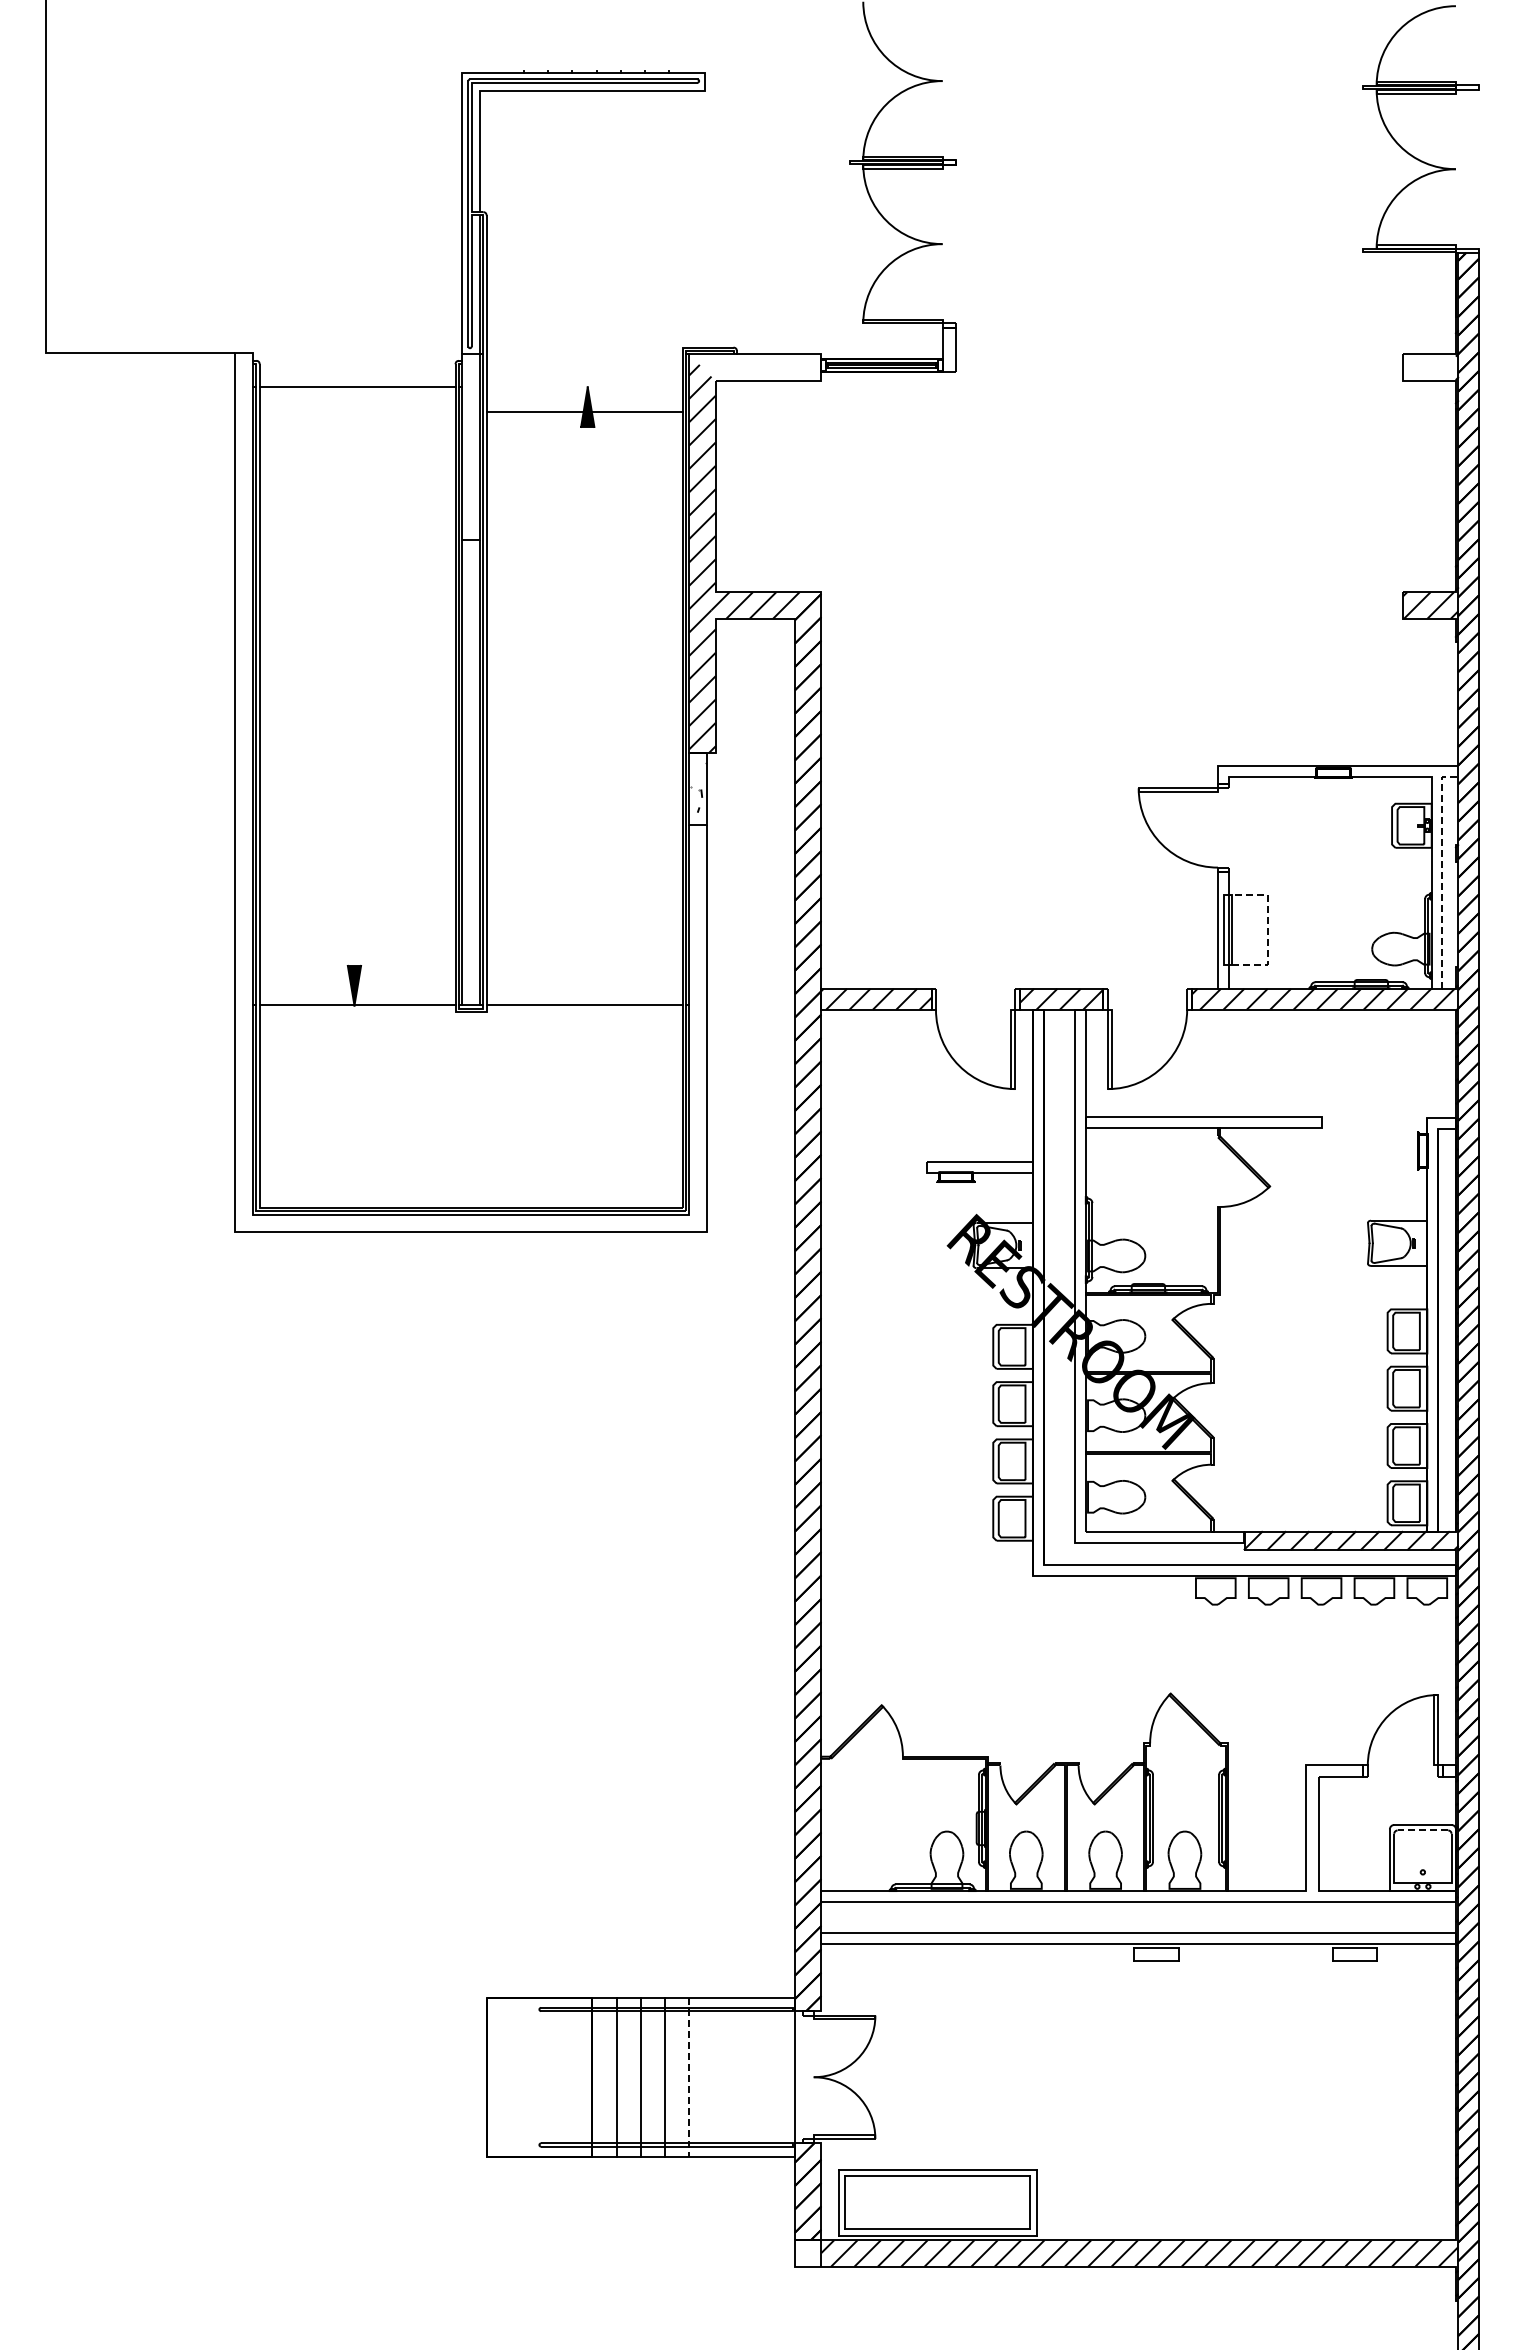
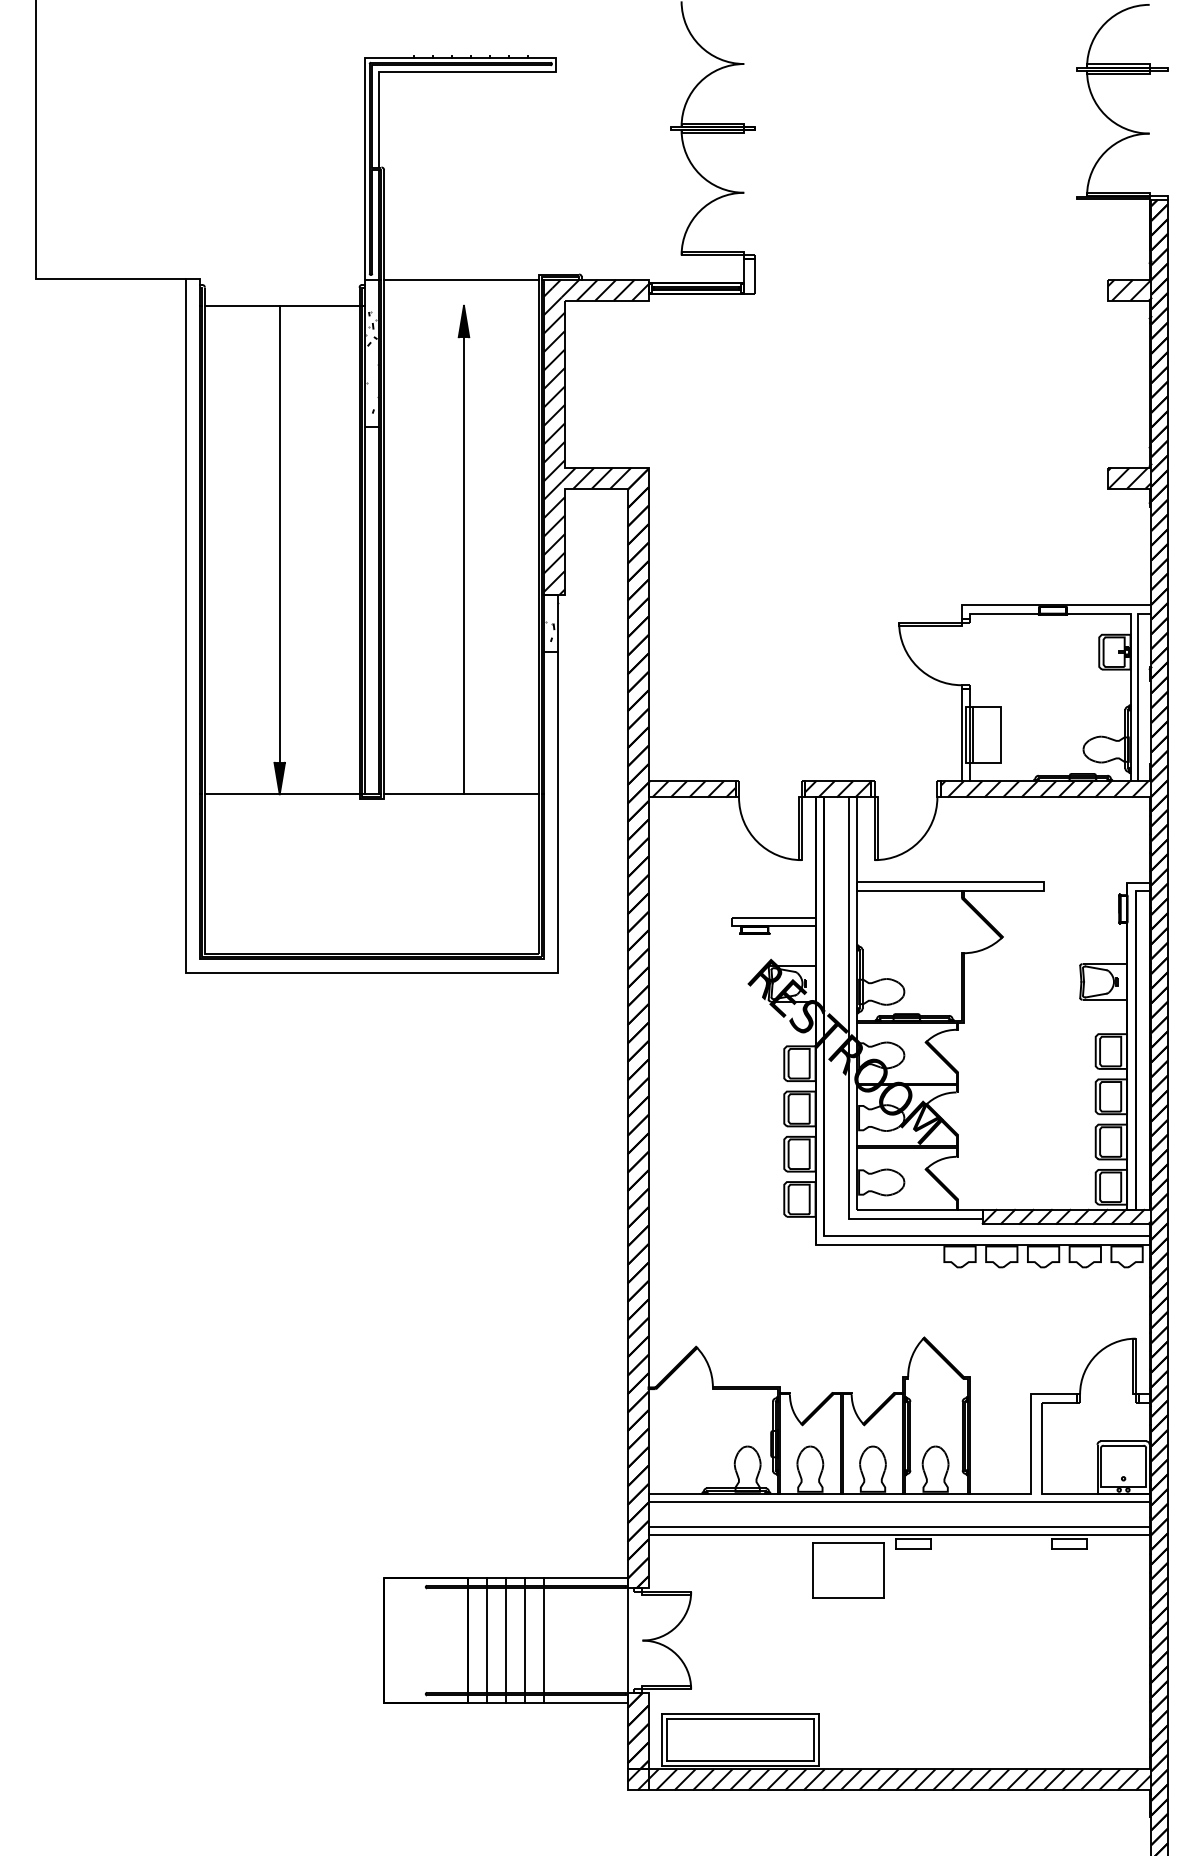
hatch: (760, 367) -> (600, 290), added
hatch: (1429, 367) -> (1128, 290), added
line: (584, 412) -> (461, 279), moved
hatch: (471, 459) -> (372, 362), added
line: (354, 676) -> (279, 534), added
line: (587, 716) -> (463, 565), added
line: (1441, 874) -> (1138, 690), dashed -> solid
line: (1267, 929) -> (1000, 734), dashed -> solid
line: (1422, 1830) -> (1123, 1445), dashed -> solid
part: (1073, 1988) -> (847, 1570), added
line: (689, 2077) -> (544, 1640), dashed -> solid
hatch: (807, 2253) -> (637, 1779), added

